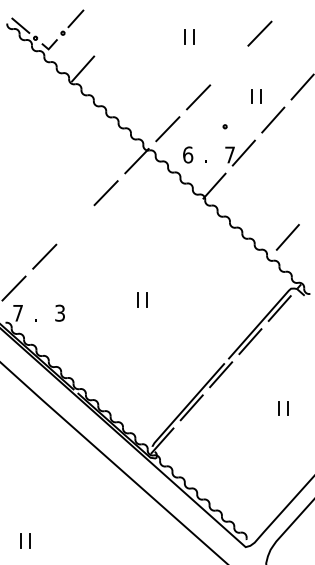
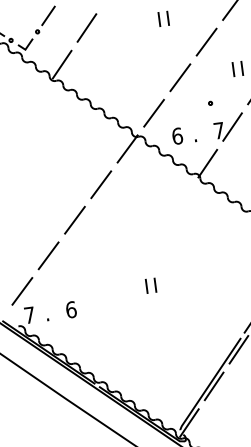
line: (112, 35) -> (86, 27), added
line: (228, 65) -> (205, 42), added
line: (74, 224) -> (73, 219), added
text: (60, 312) -> (71, 309), 3 -> 6

